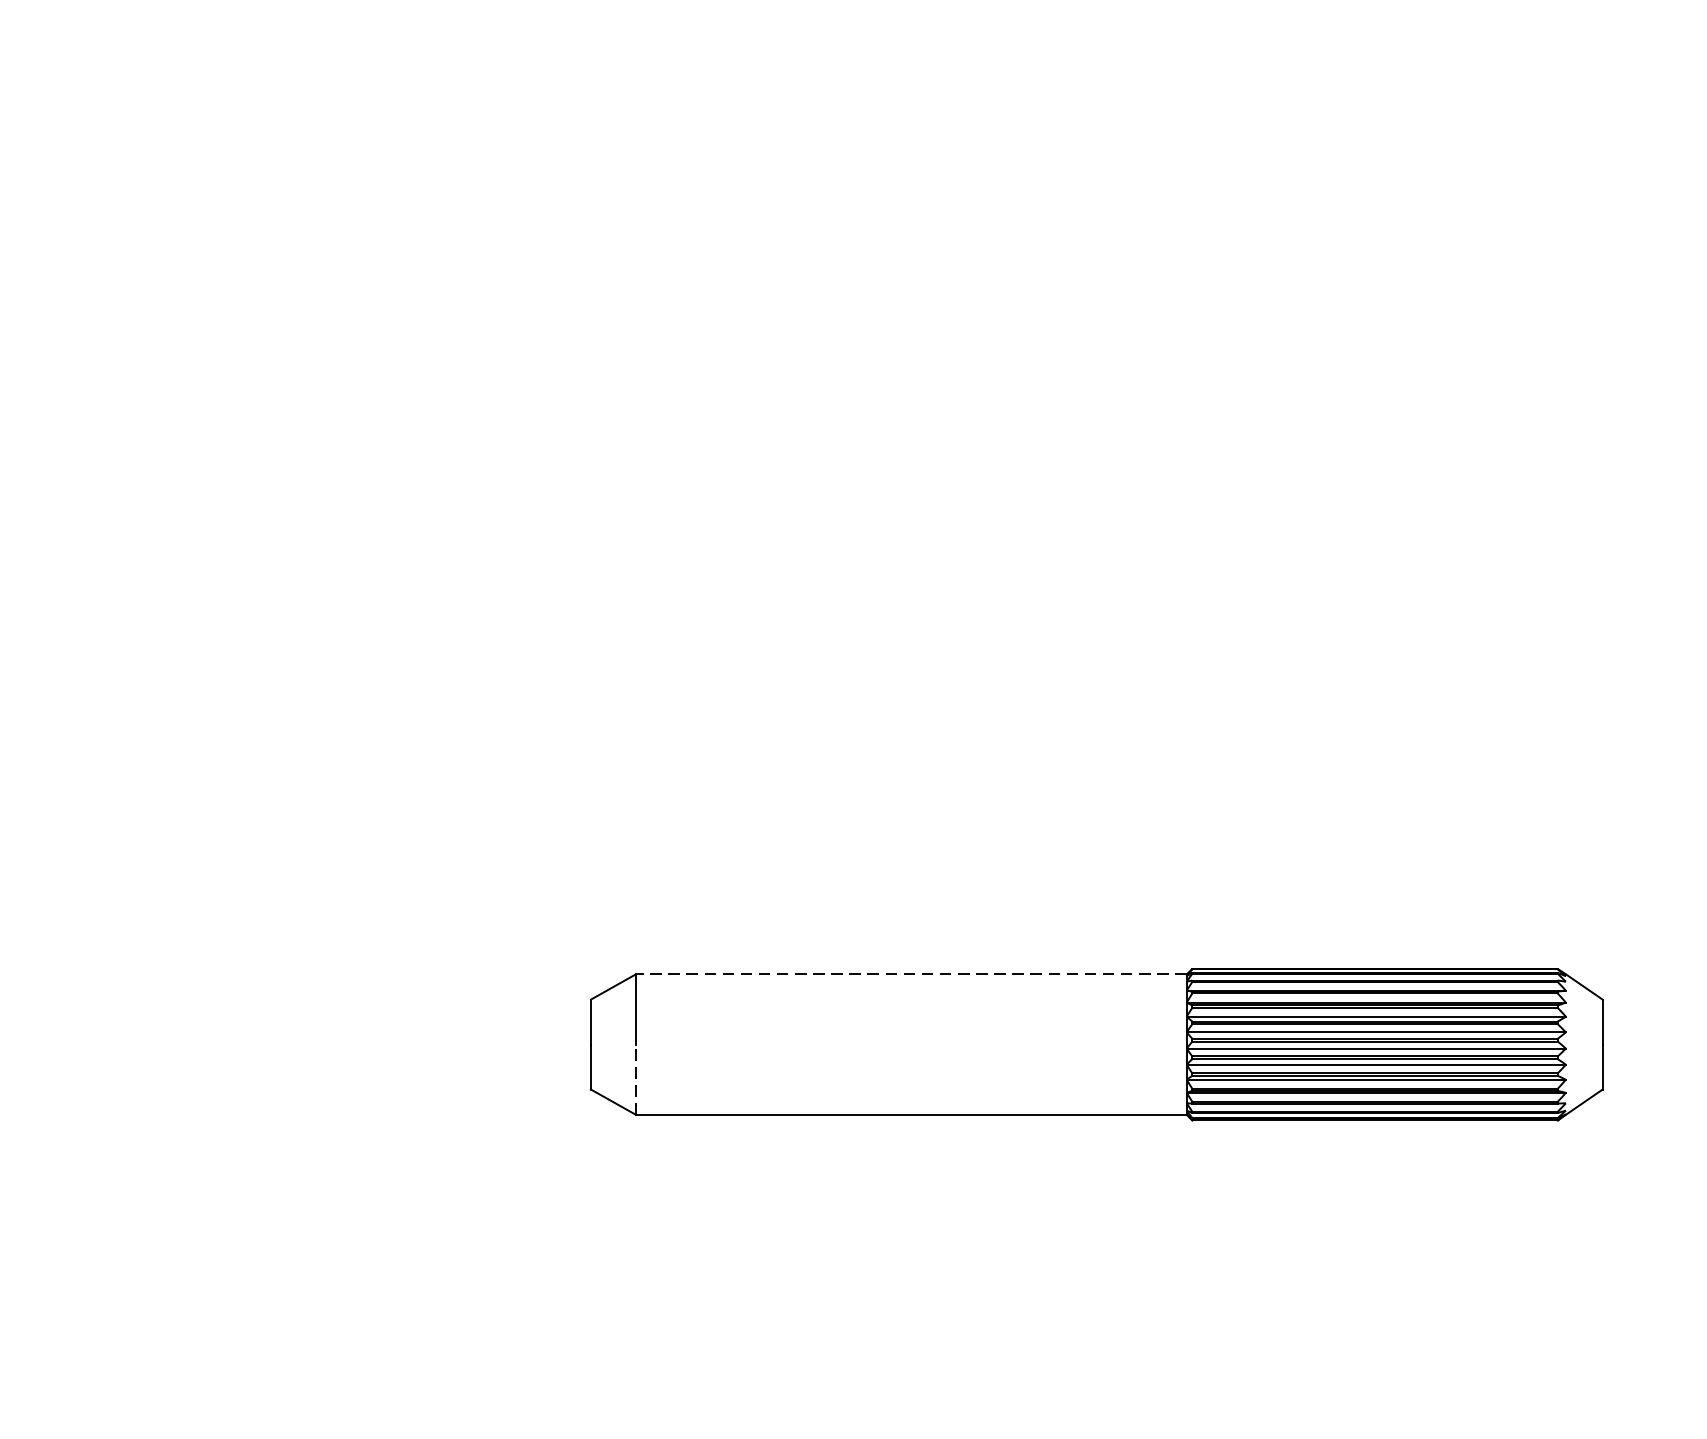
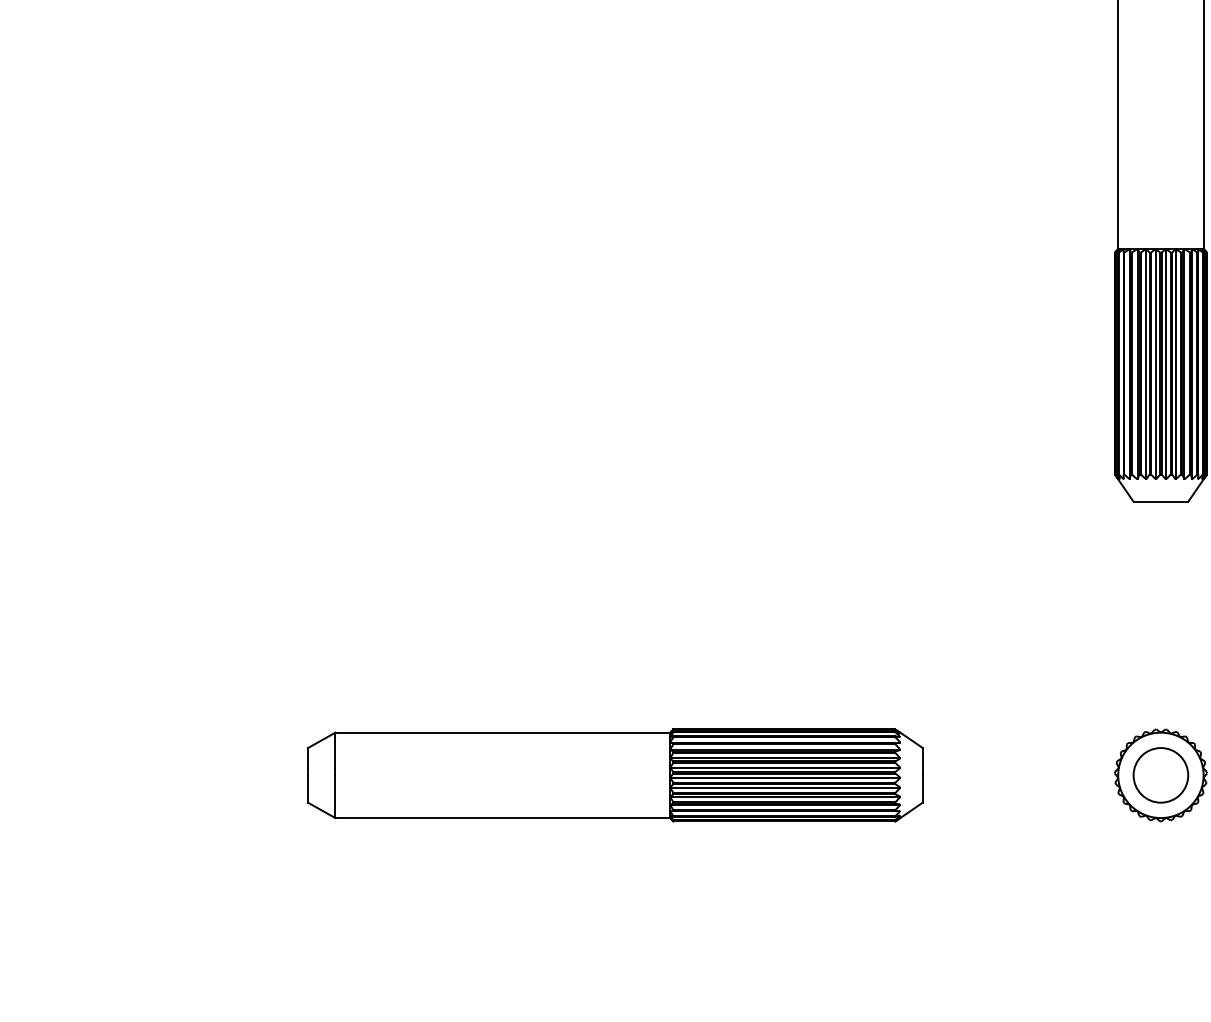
line: (911, 974) -> (502, 732), dashed -> solid
line: (636, 1079) -> (335, 796), dashed -> solid

